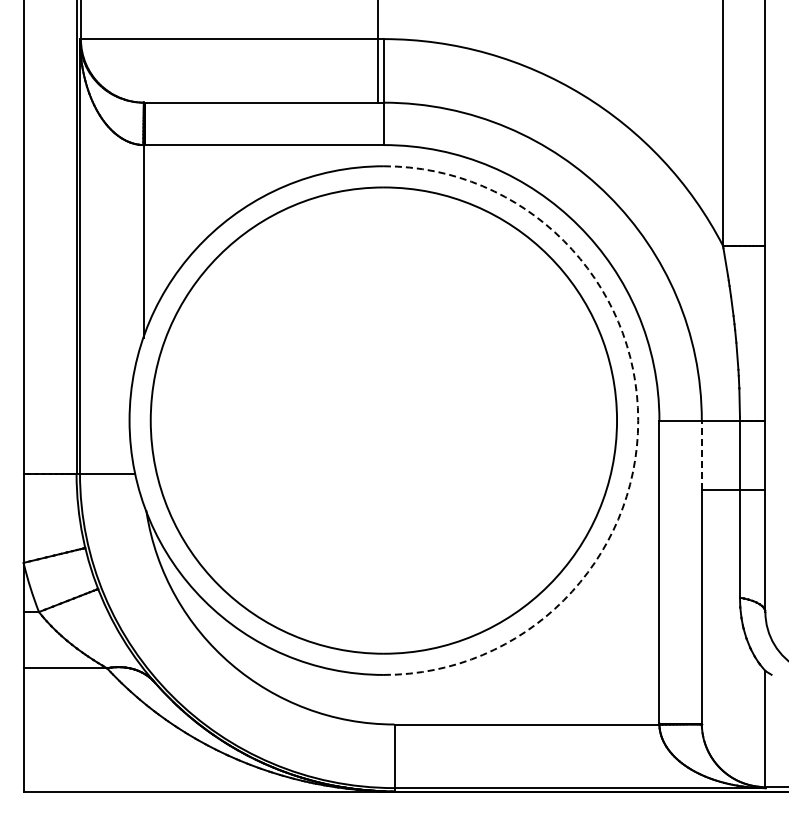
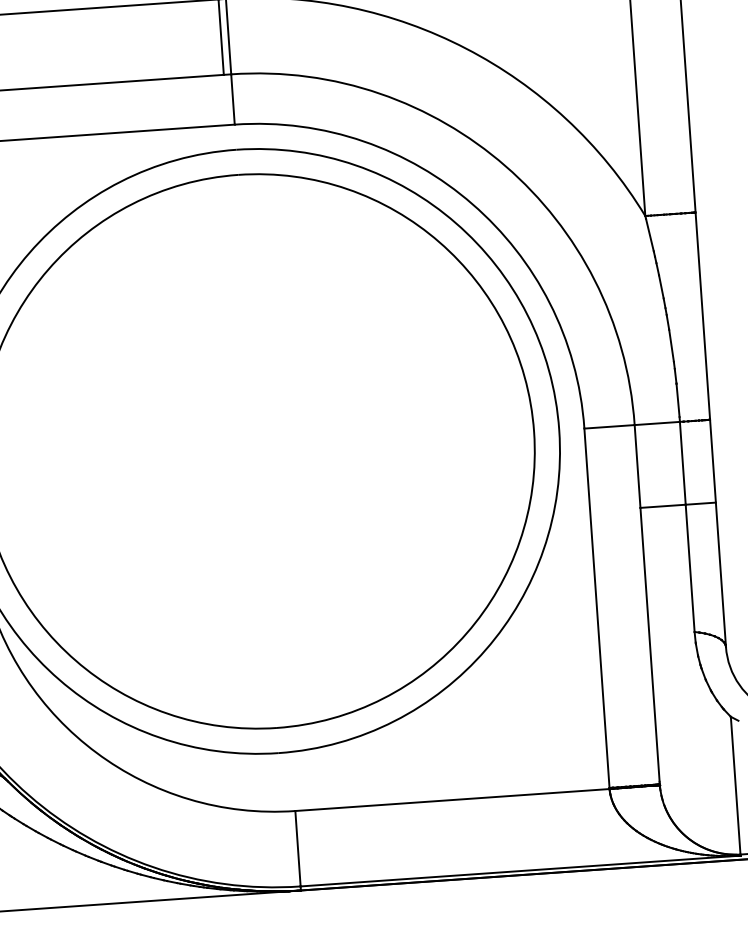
arc: (638, 420) -> (559, 430), dashed -> solid
line: (701, 455) -> (637, 466), dashed -> solid

